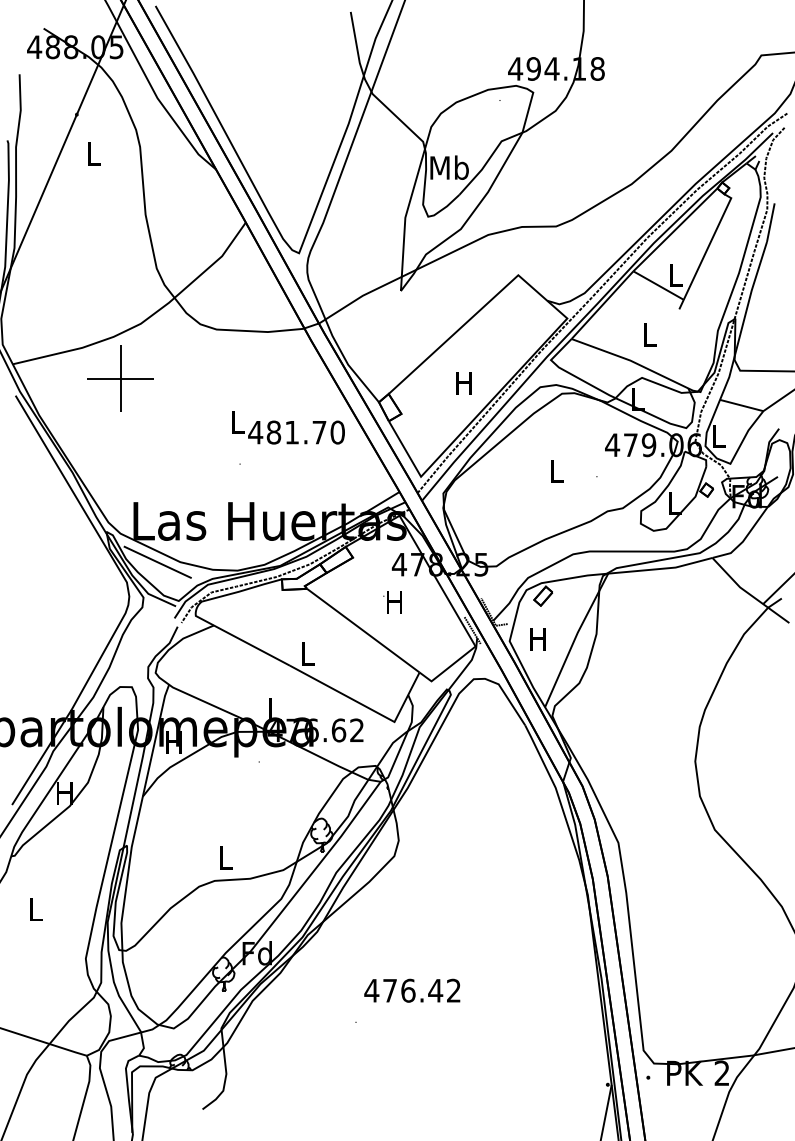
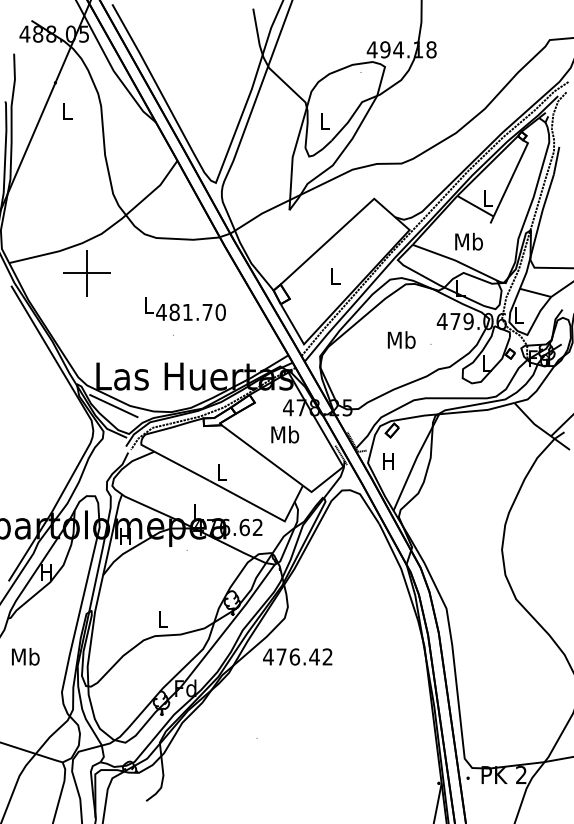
text: (449, 167) -> (324, 120), Mb -> L
text: (649, 334) -> (468, 241), L -> Mb
text: (463, 383) -> (334, 276), H -> L
text: (288, 427) -> (185, 308), moved
text: (556, 470) -> (401, 339), L -> Mb
text: (394, 601) -> (284, 434), H -> Mb
text: (35, 909) -> (25, 656), L -> Mb
text: (412, 990) -> (297, 656), moved

